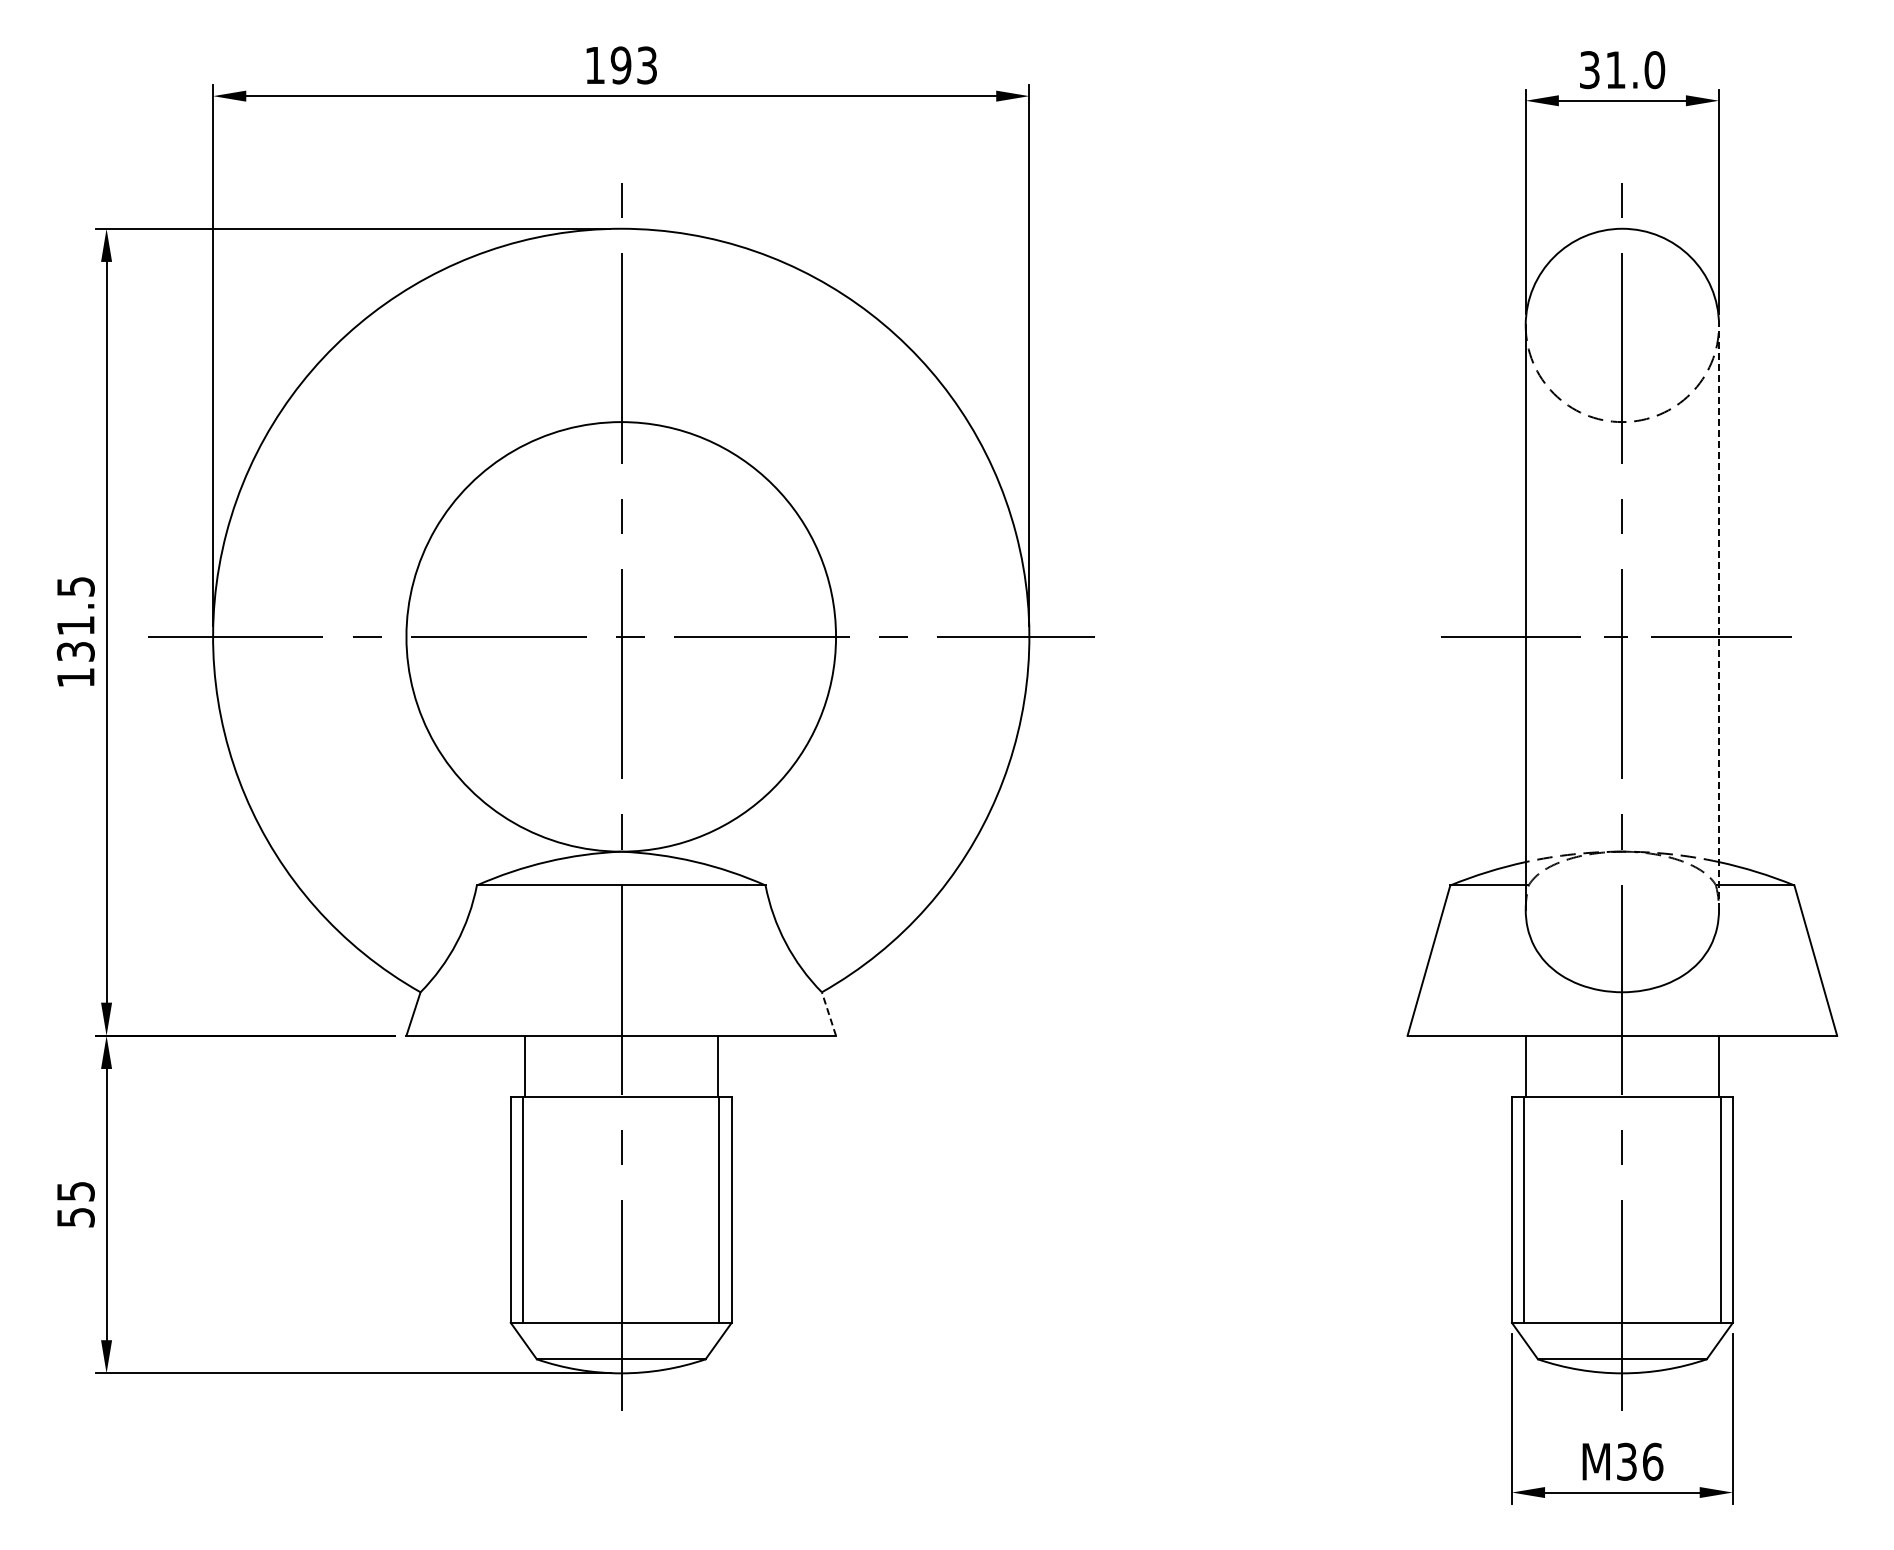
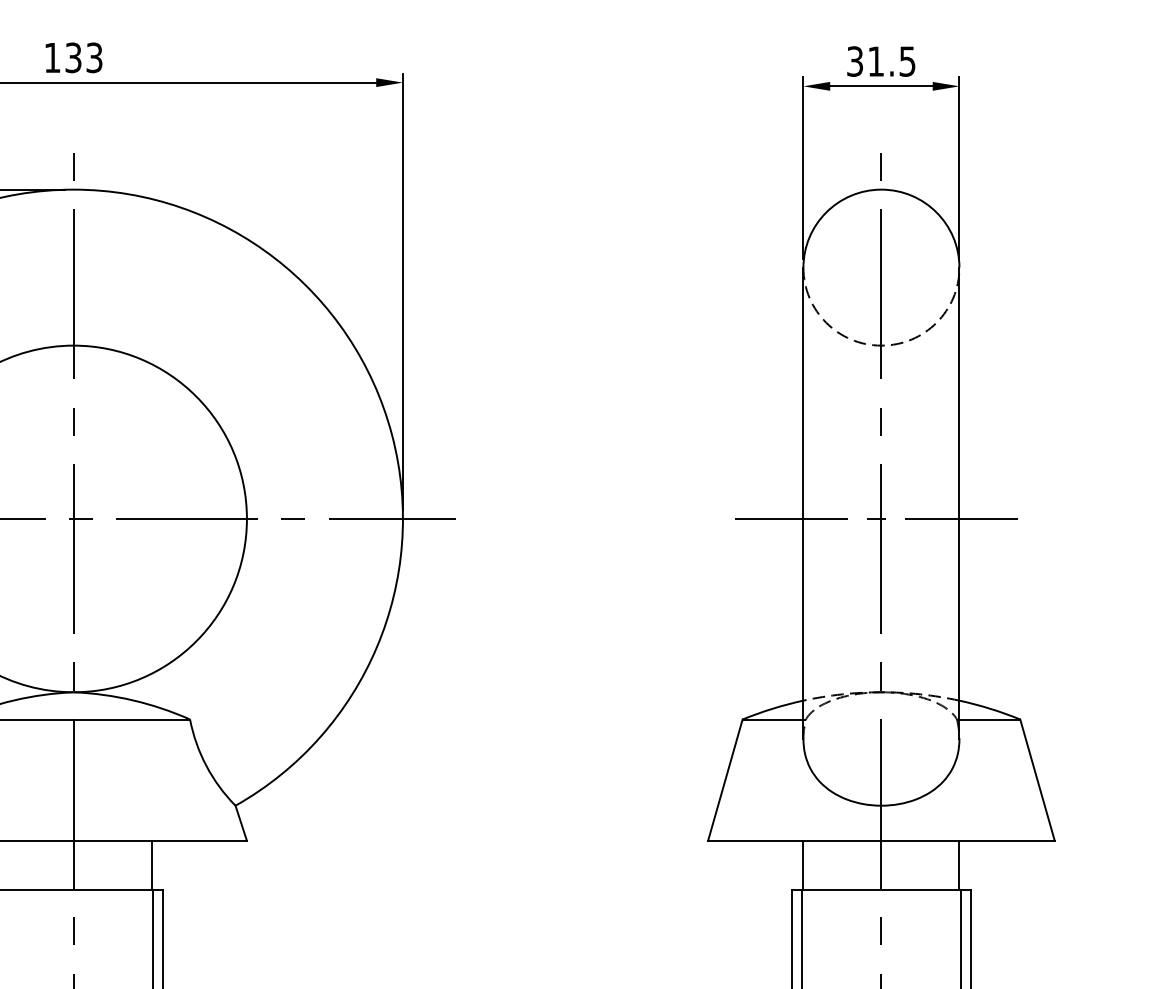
text: (620, 65) -> (73, 57), 193 -> 133
text: (1654, 70) -> (907, 61), 31.0 -> 31.5
line: (1719, 617) -> (959, 503), dashed -> solid
line: (828, 1014) -> (240, 823), dashed -> solid

